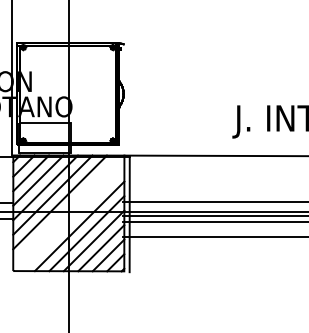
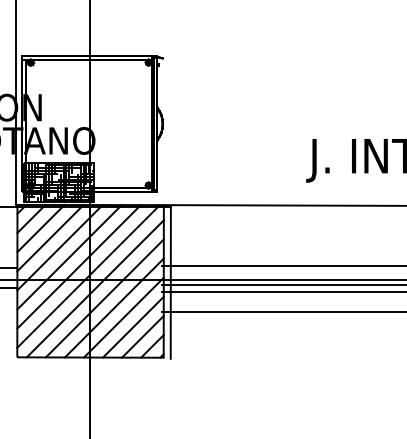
hatch: (44, 138) -> (58, 182), added
line: (67, 209) -> (88, 276), added
line: (72, 219) -> (95, 289), added

